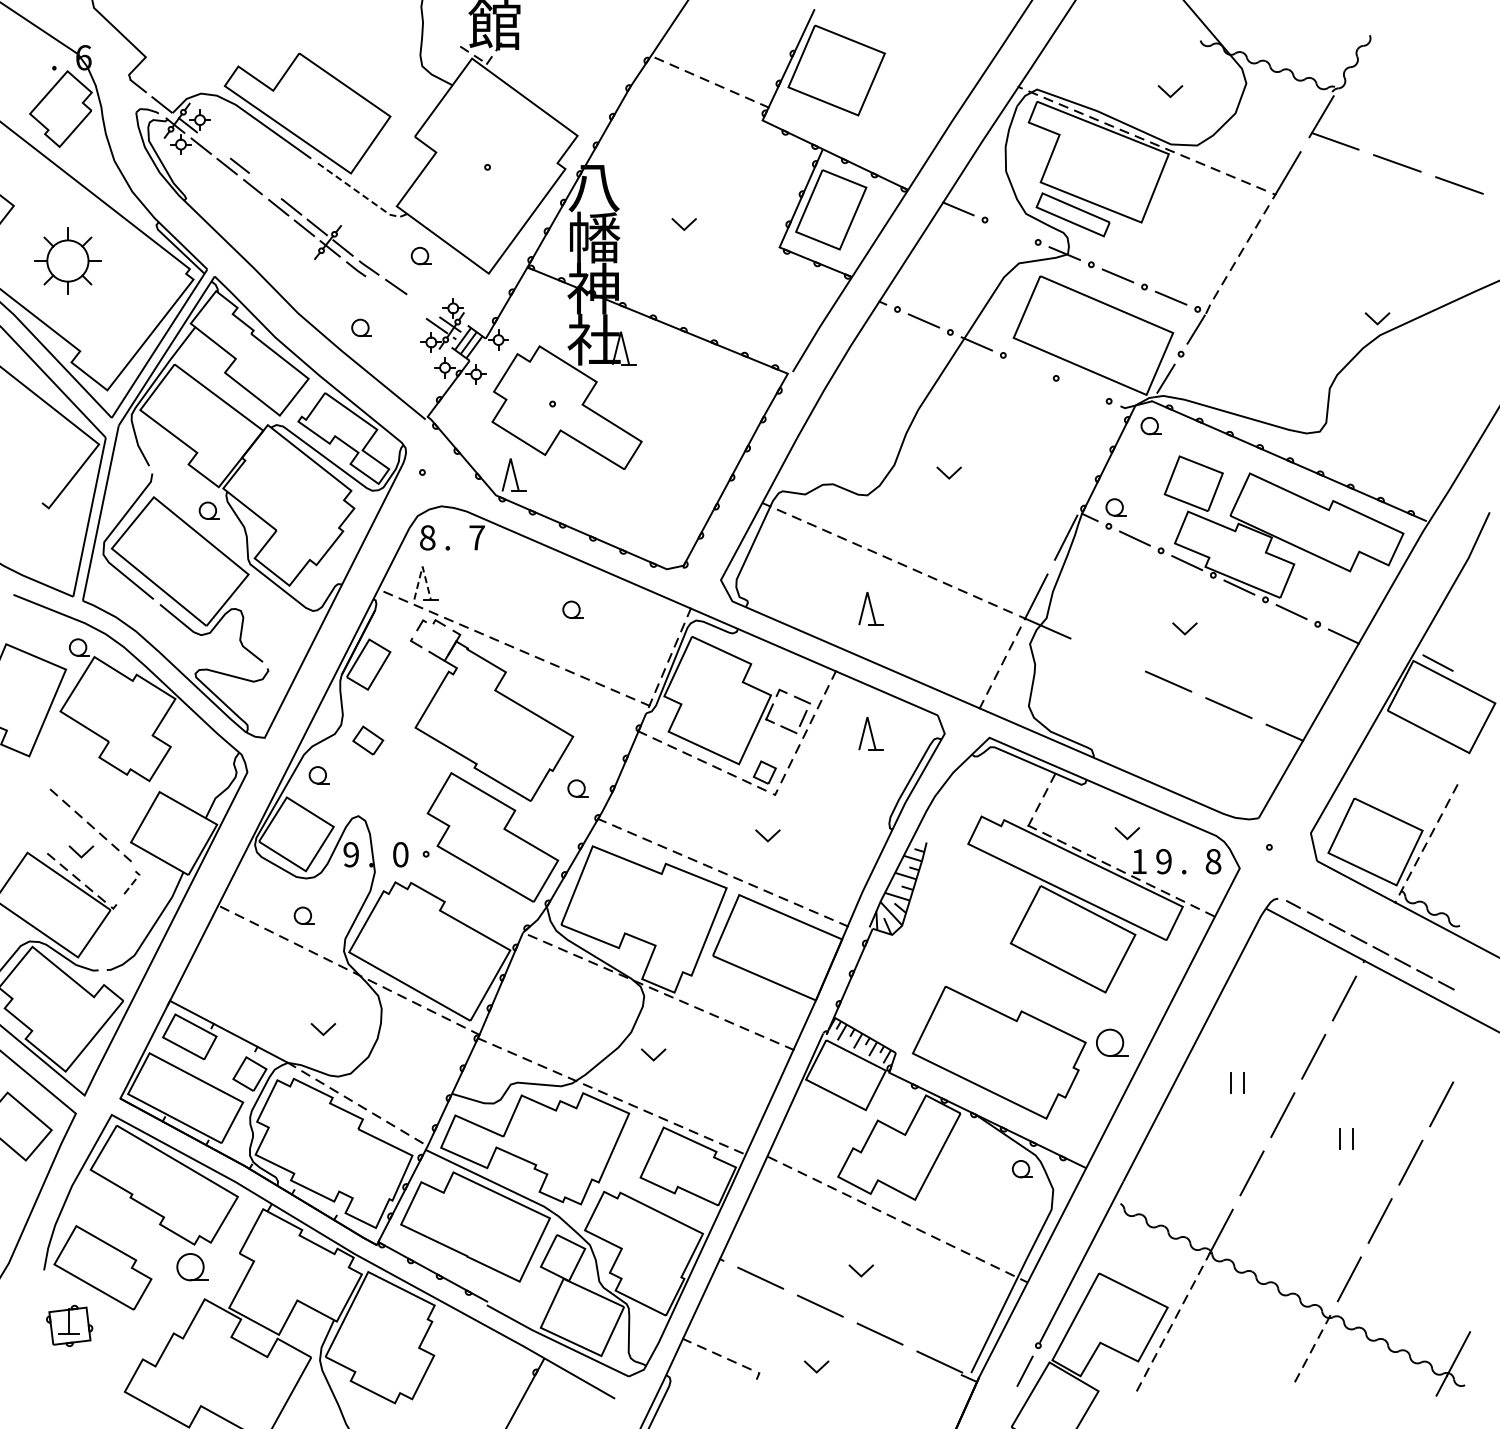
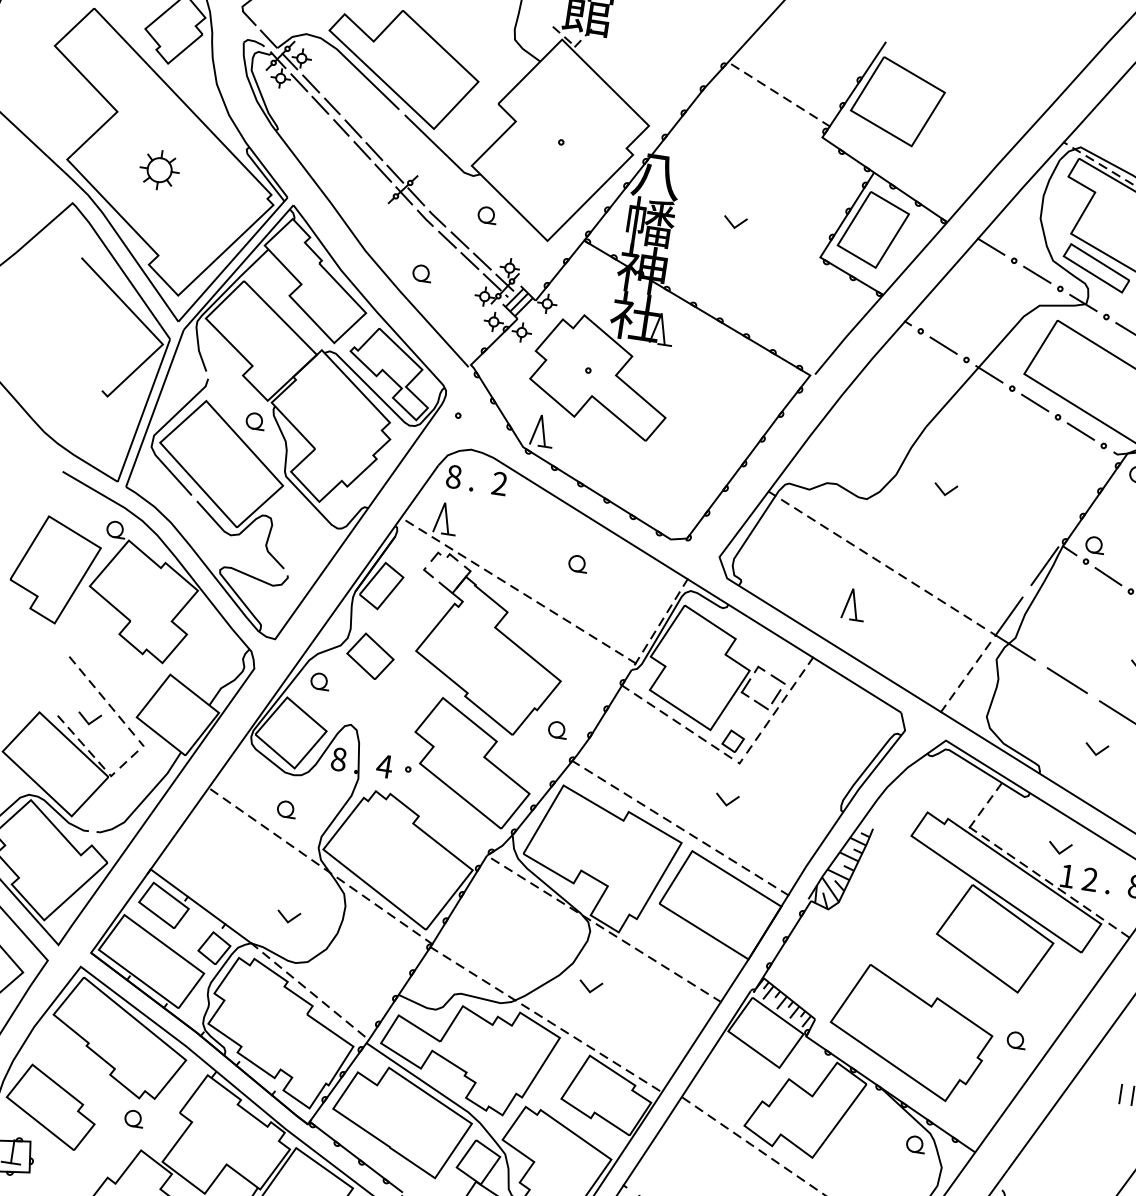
line: (213, 145) -> (310, 83), added
line: (265, 186) -> (353, 129), added
line: (362, 195) -> (441, 150), dashed -> solid
line: (1011, 230) -> (1037, 274), added
part: (67, 260) -> (159, 169), size x0.62
line: (382, 288) -> (447, 239), added
line: (423, 305) -> (482, 261), added
line: (409, 307) -> (469, 261), added
line: (1029, 366) -> (1034, 402), added
line: (1082, 389) -> (1080, 431), added
text: (476, 537) -> (499, 483), 7 -> 2
line: (422, 566) -> (445, 502), dashed -> solid
line: (1107, 655) -> (1066, 680), added
line: (1147, 725) -> (1093, 751), added
part: (870, 733) -> (836, 719), removed
part: (368, 740) -> (370, 656), size x1.67
text: (351, 854) -> (339, 759), 9 -> 8
text: (400, 854) -> (384, 766), 0 -> 4
text: (1163, 861) -> (1089, 879), 9 -> 2
part: (131, 882) -> (131, 754), size x1.43
part: (1111, 1043) -> (1016, 1040), size x0.62
part: (192, 1266) -> (134, 1118), size x0.62

